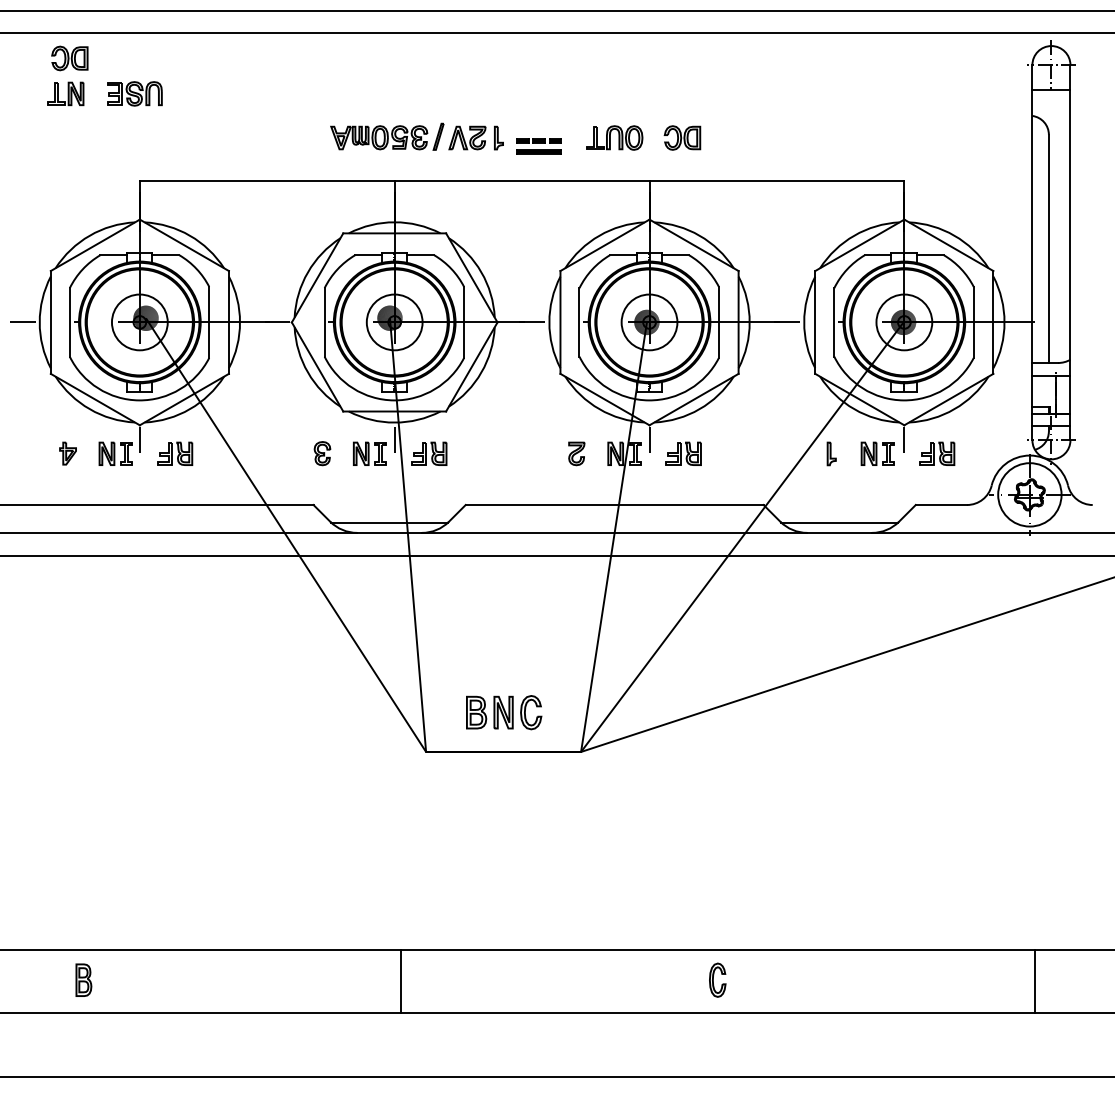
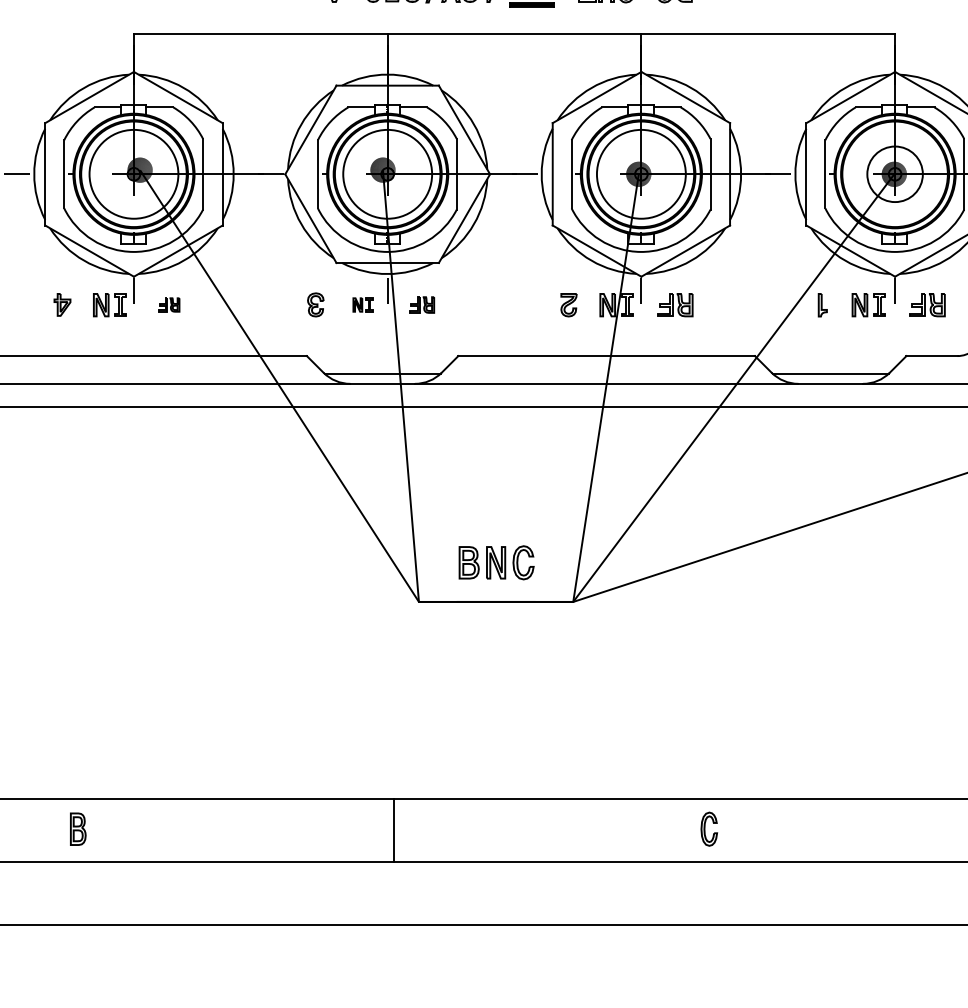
circle: (139, 322) -> (133, 174), size x1.6
circle: (394, 322) -> (387, 174), size x1.6
circle: (649, 322) -> (641, 174), size x1.6
part: (175, 453) -> (169, 304), size x0.6
part: (369, 453) -> (362, 304), size x0.6
part: (429, 453) -> (422, 304), size x0.7

